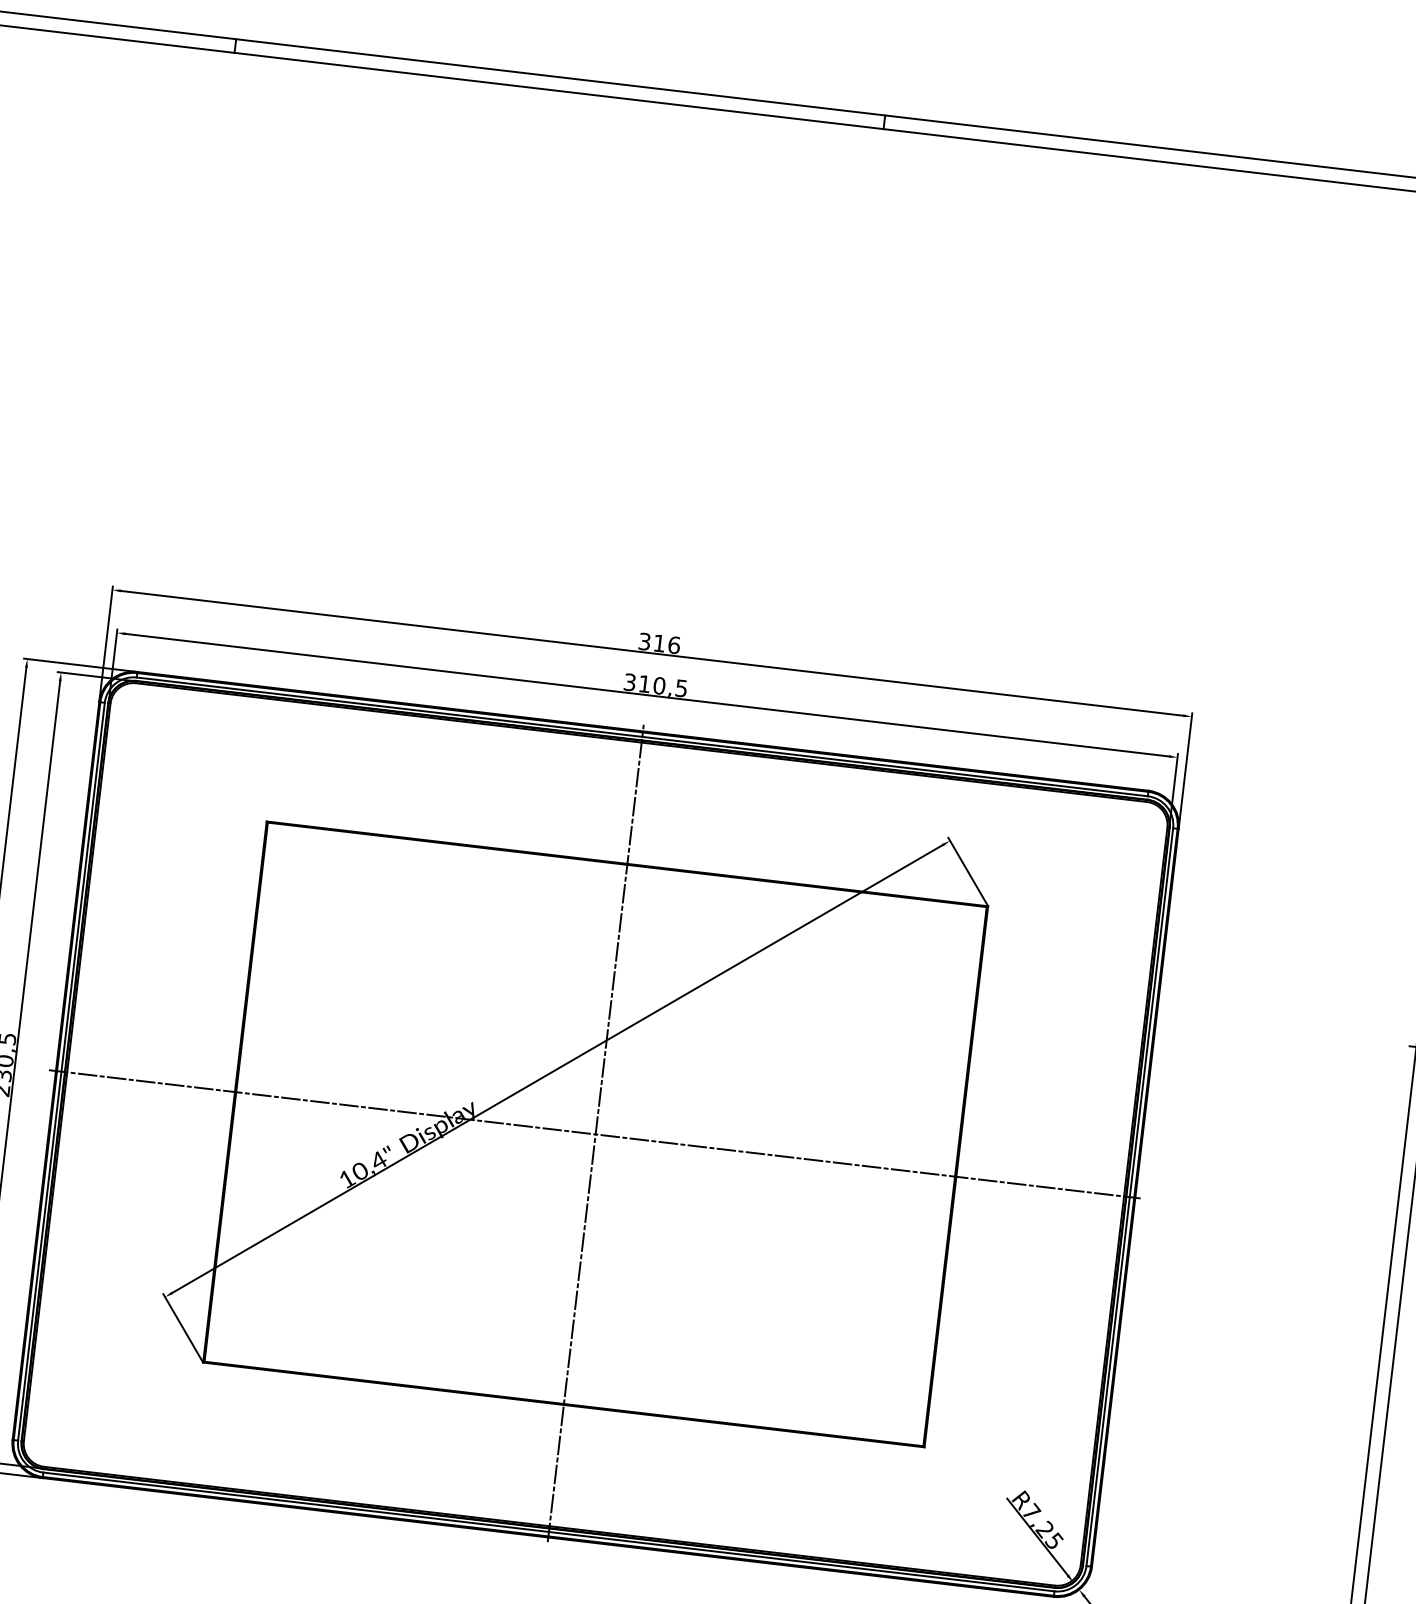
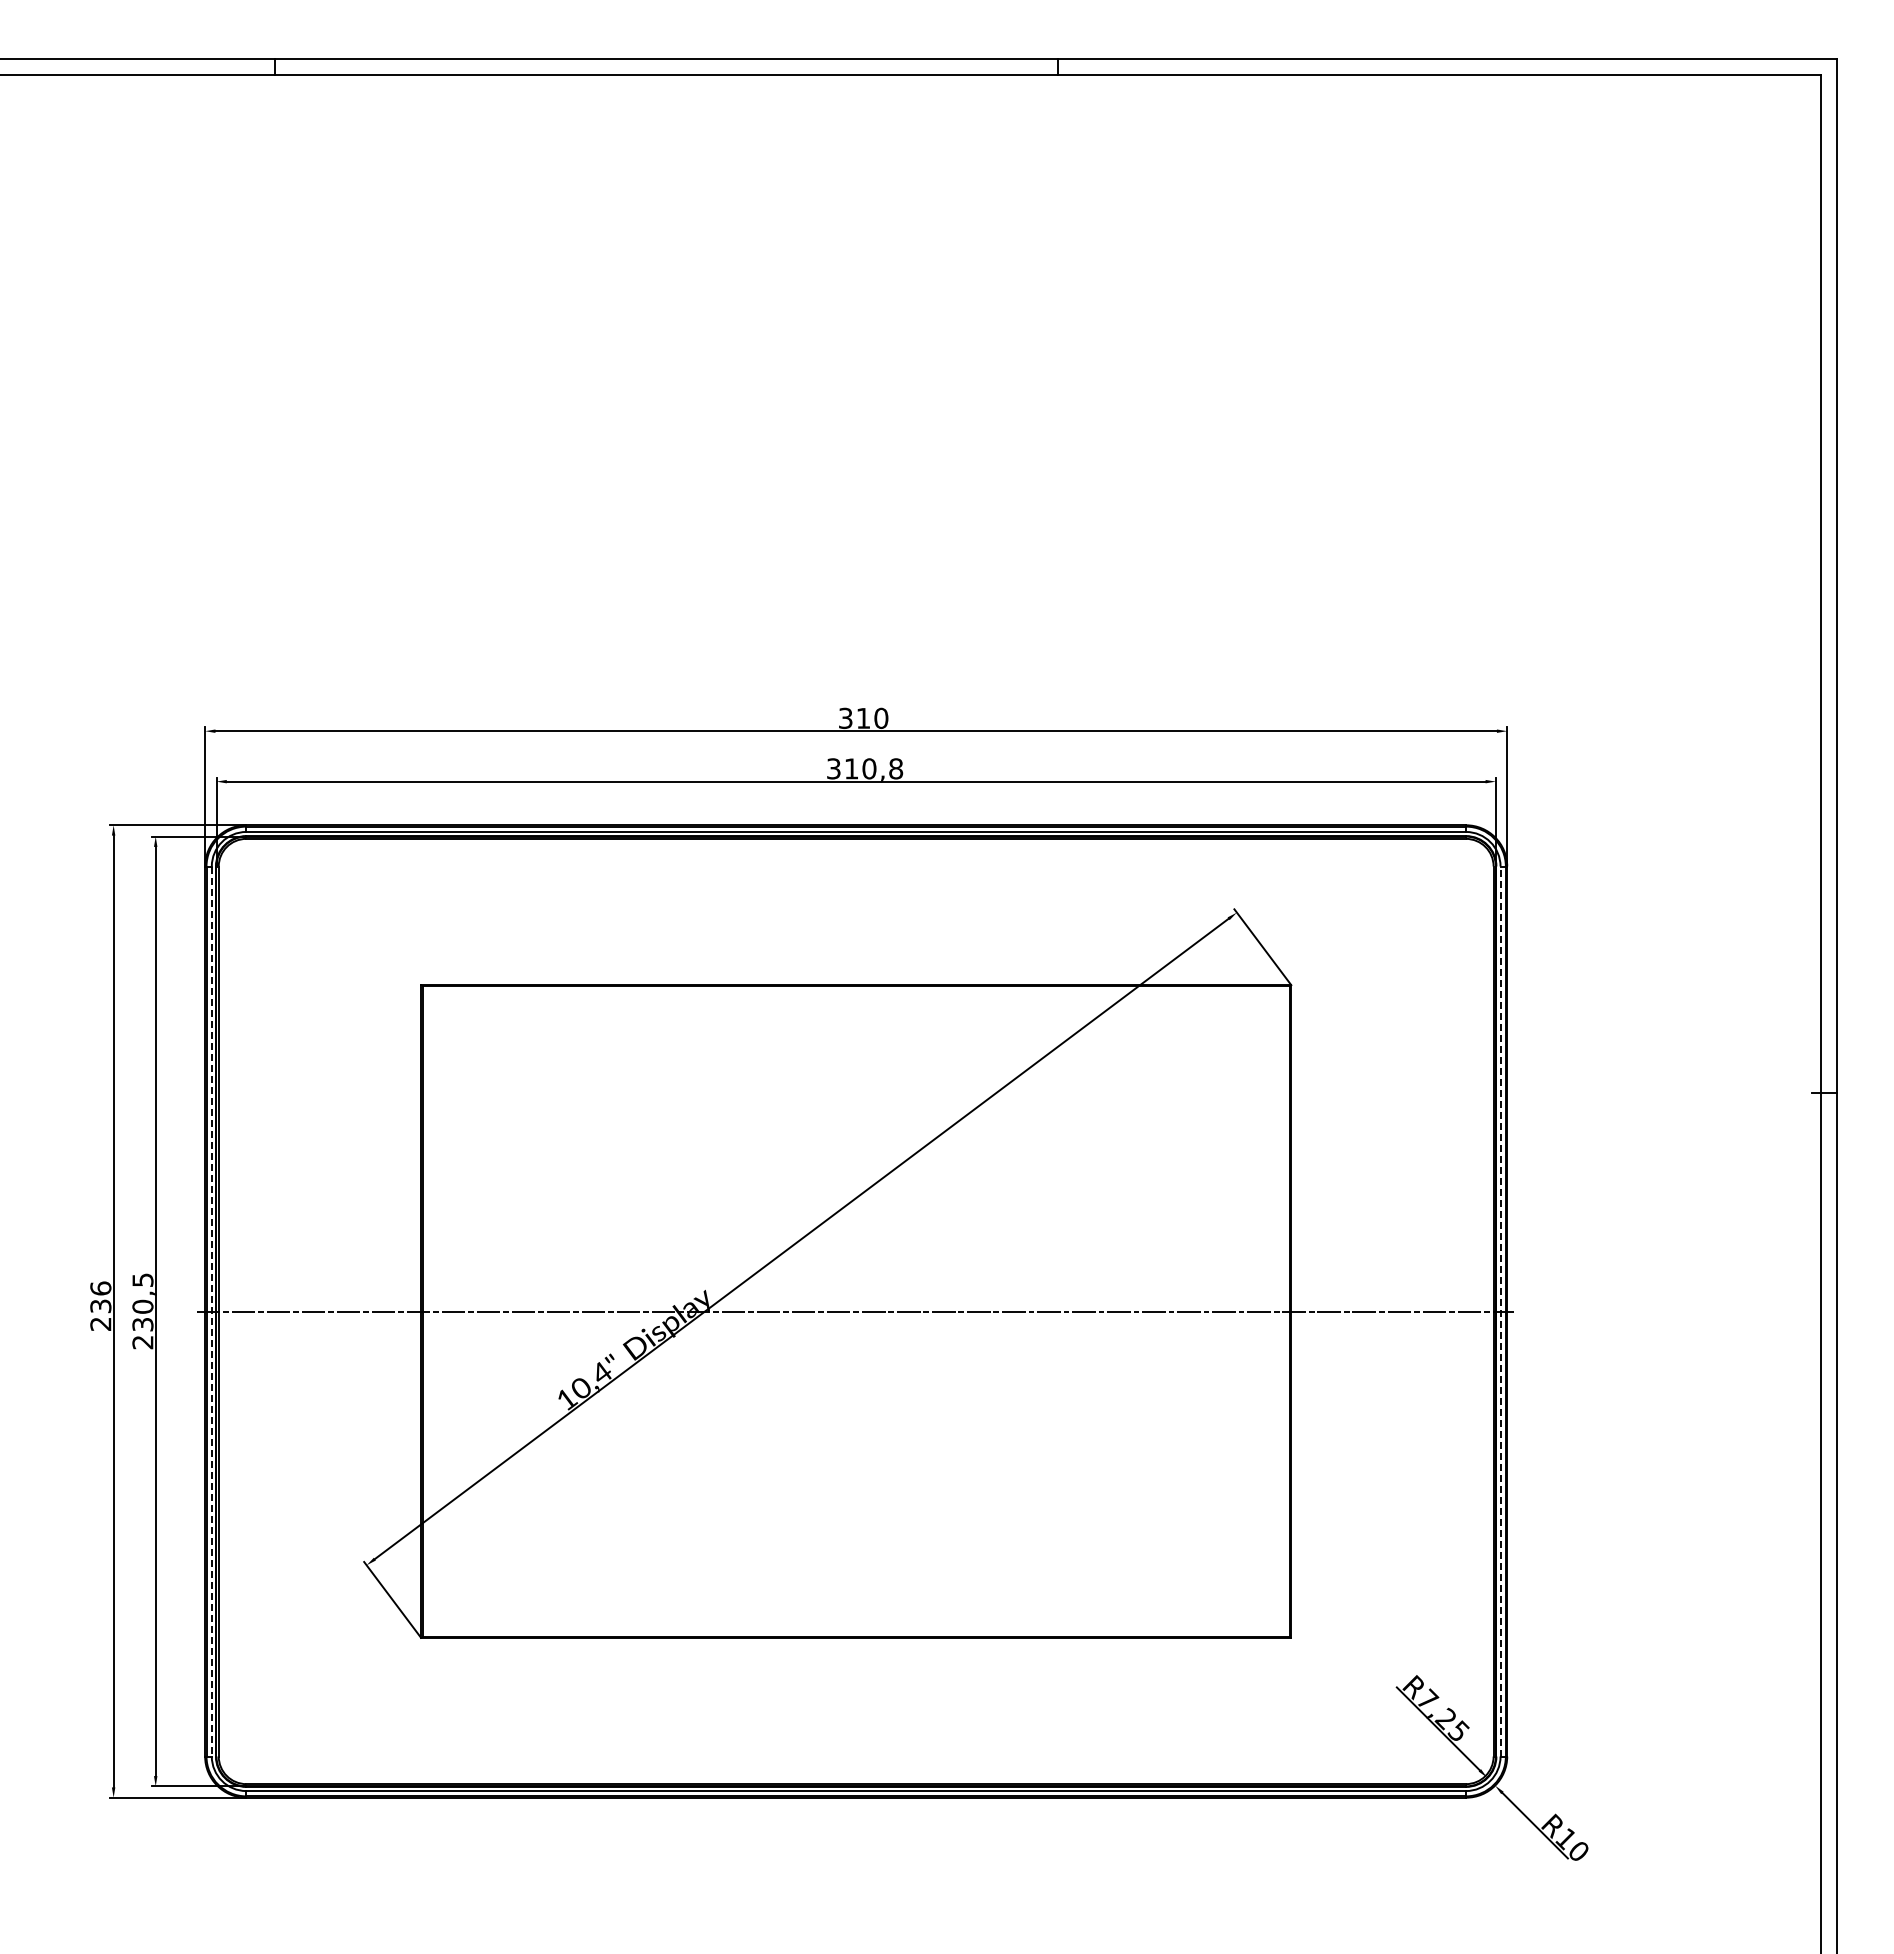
text: (674, 644) -> (881, 717), 316 -> 310
text: (681, 688) -> (896, 768), 310,5 -> 310,8
line: (61, 1072) -> (211, 1312), solid -> dashed
line: (596, 1133) -> (856, 1310), removed
line: (1129, 1197) -> (1500, 1311), solid -> dashed

